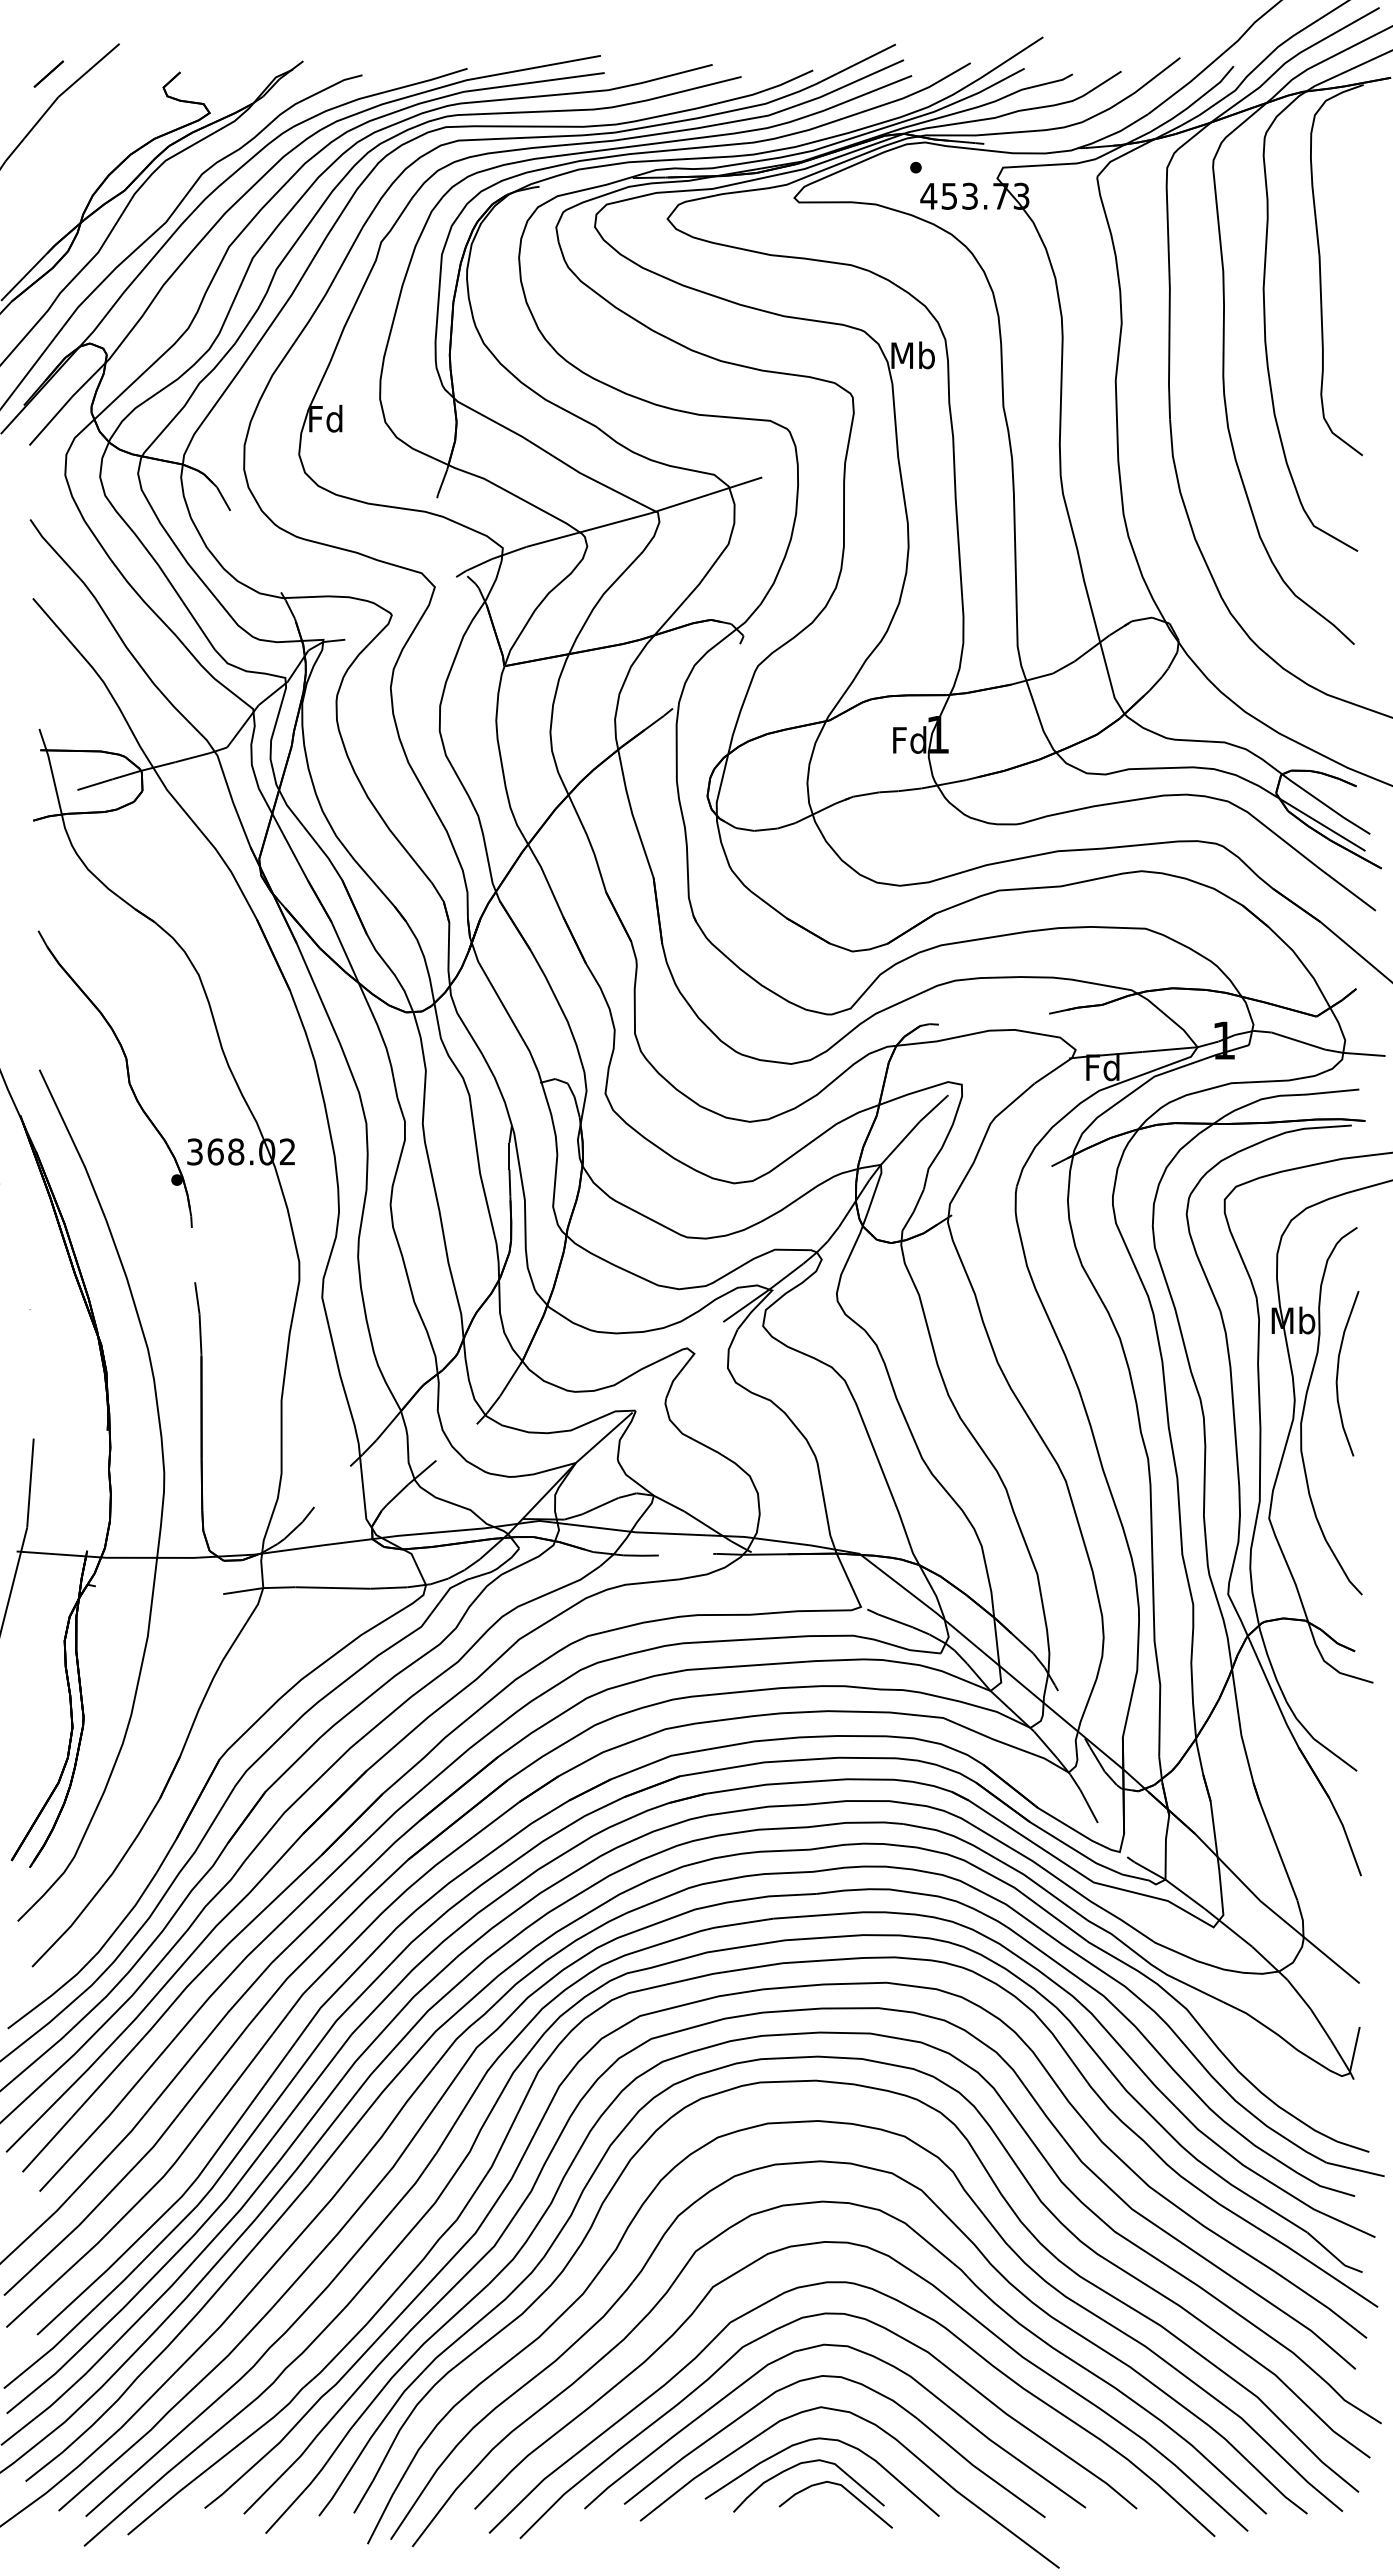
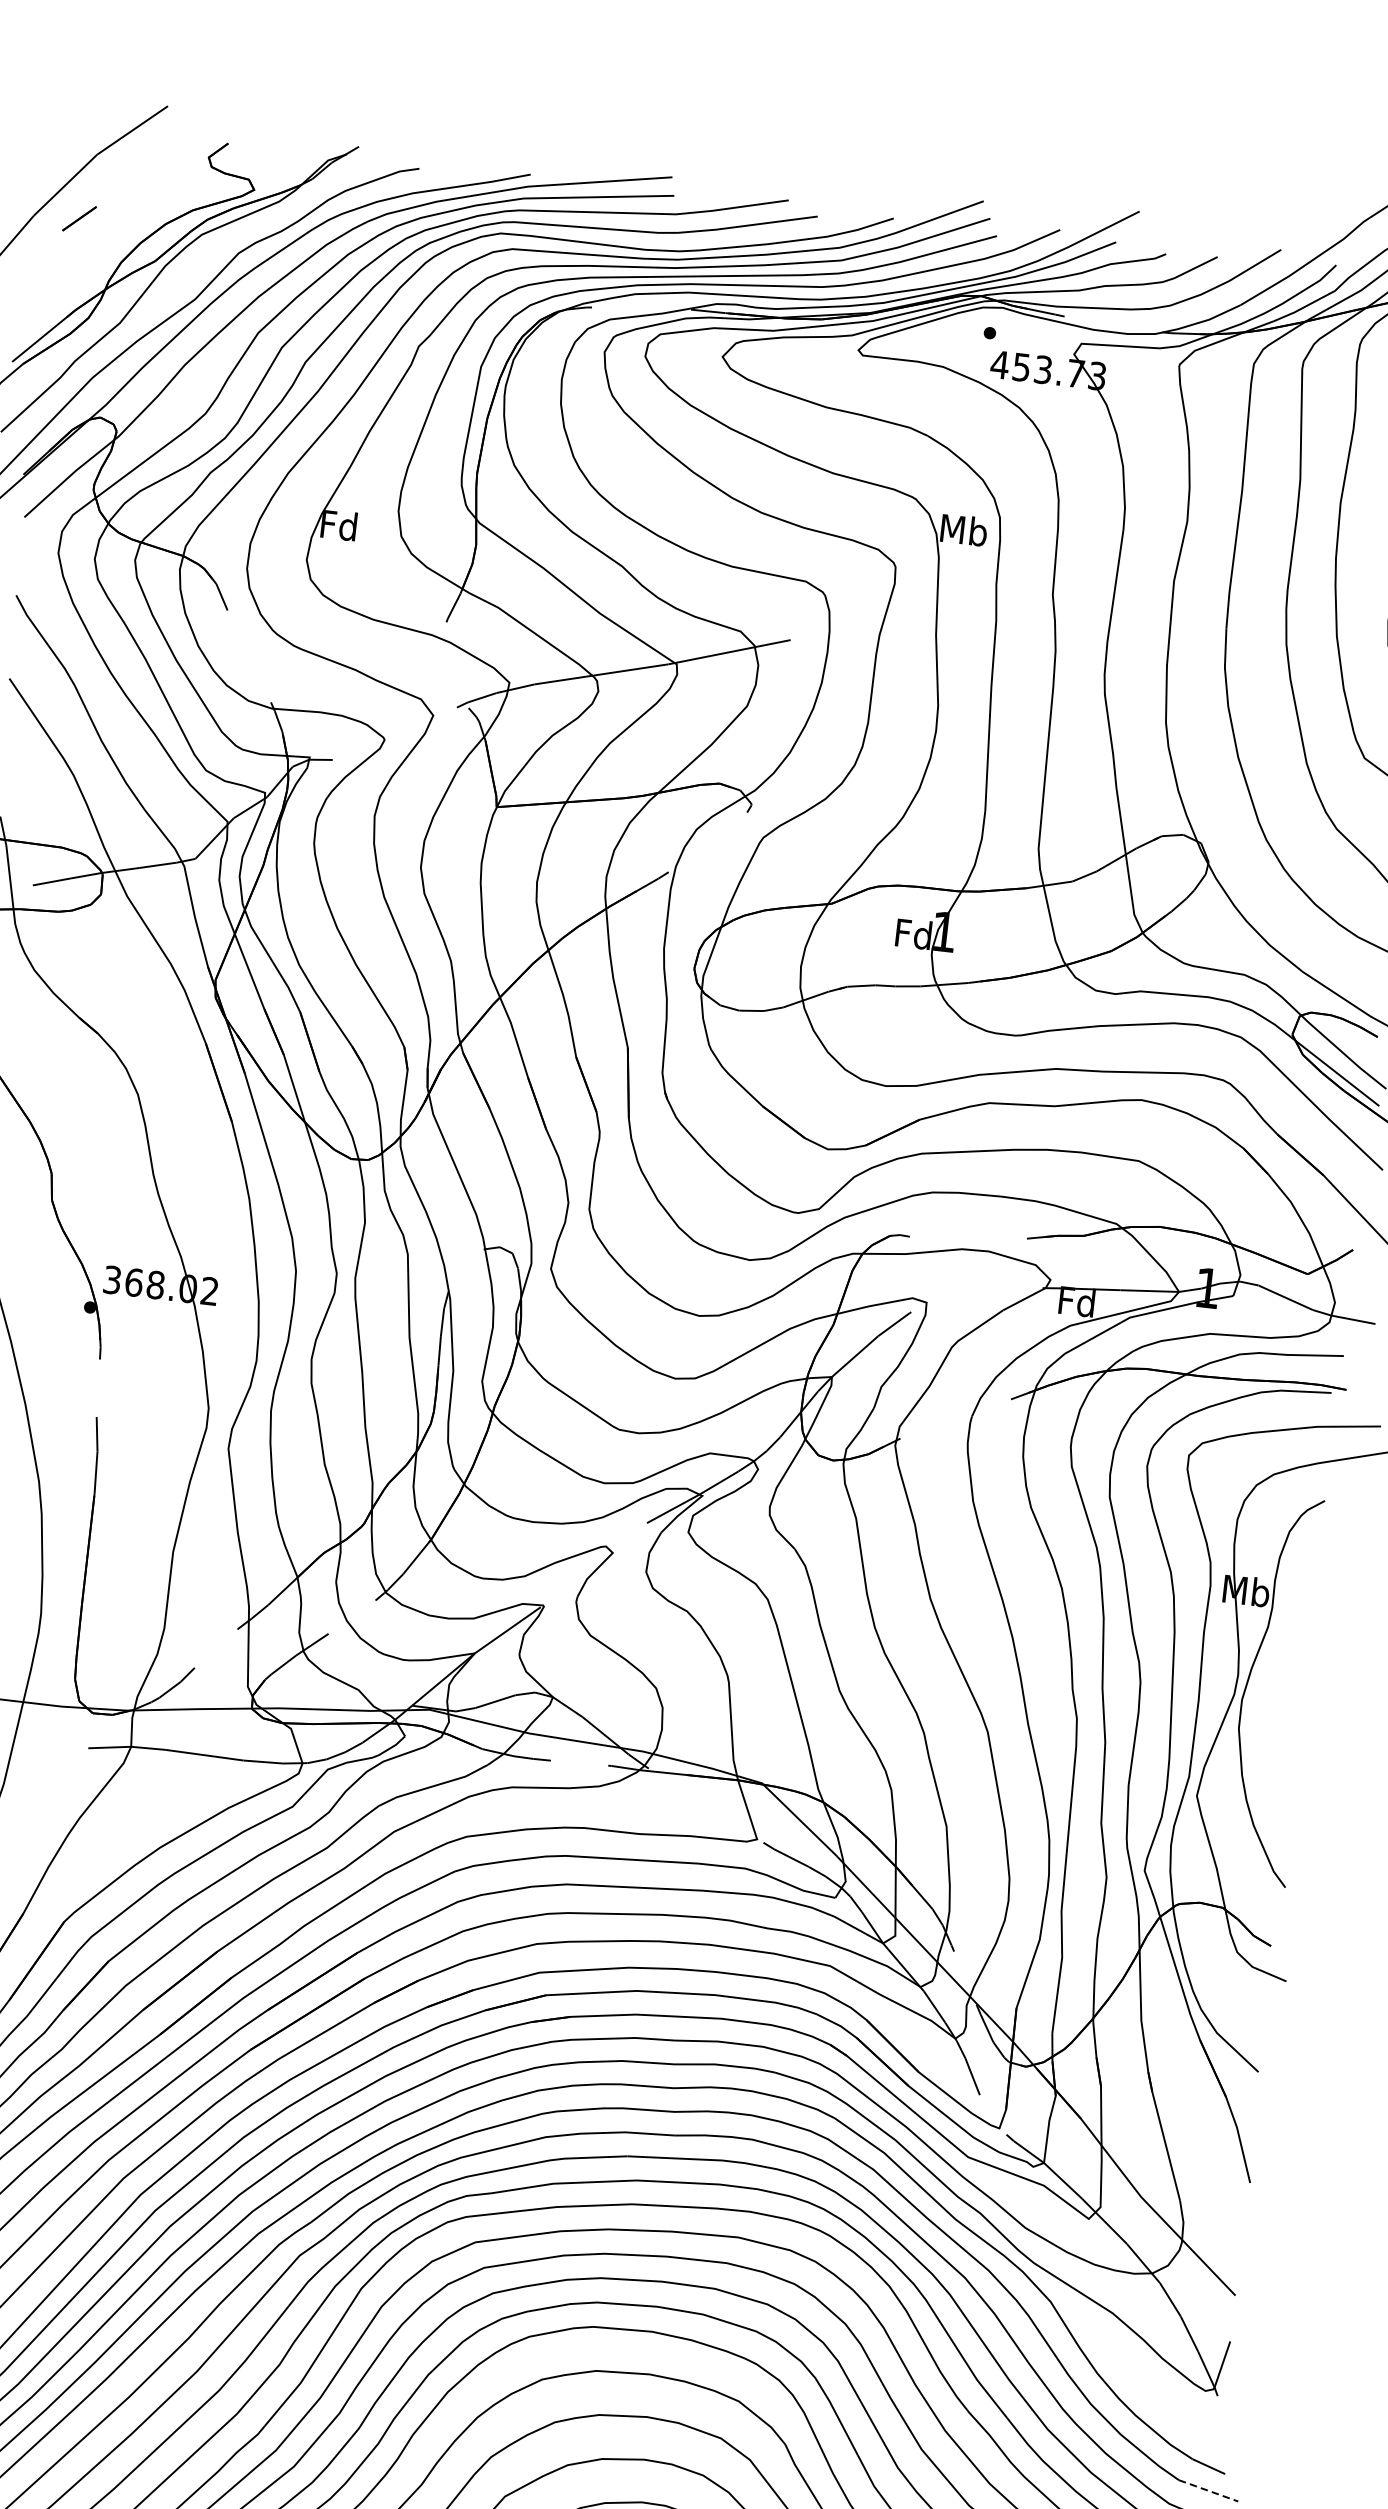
line: (48, 73) -> (79, 218), moved
curve: (1338, 1373) -> (1287, 1652), removed
line: (1355, 2169) -> (1208, 2490), solid -> dashed

